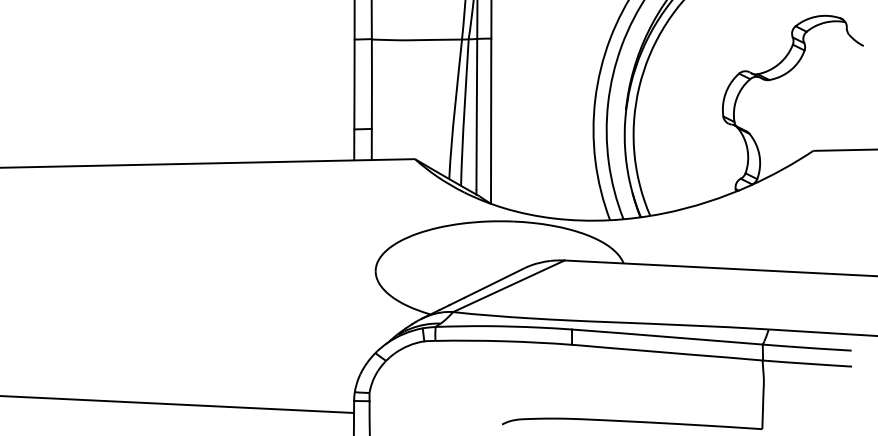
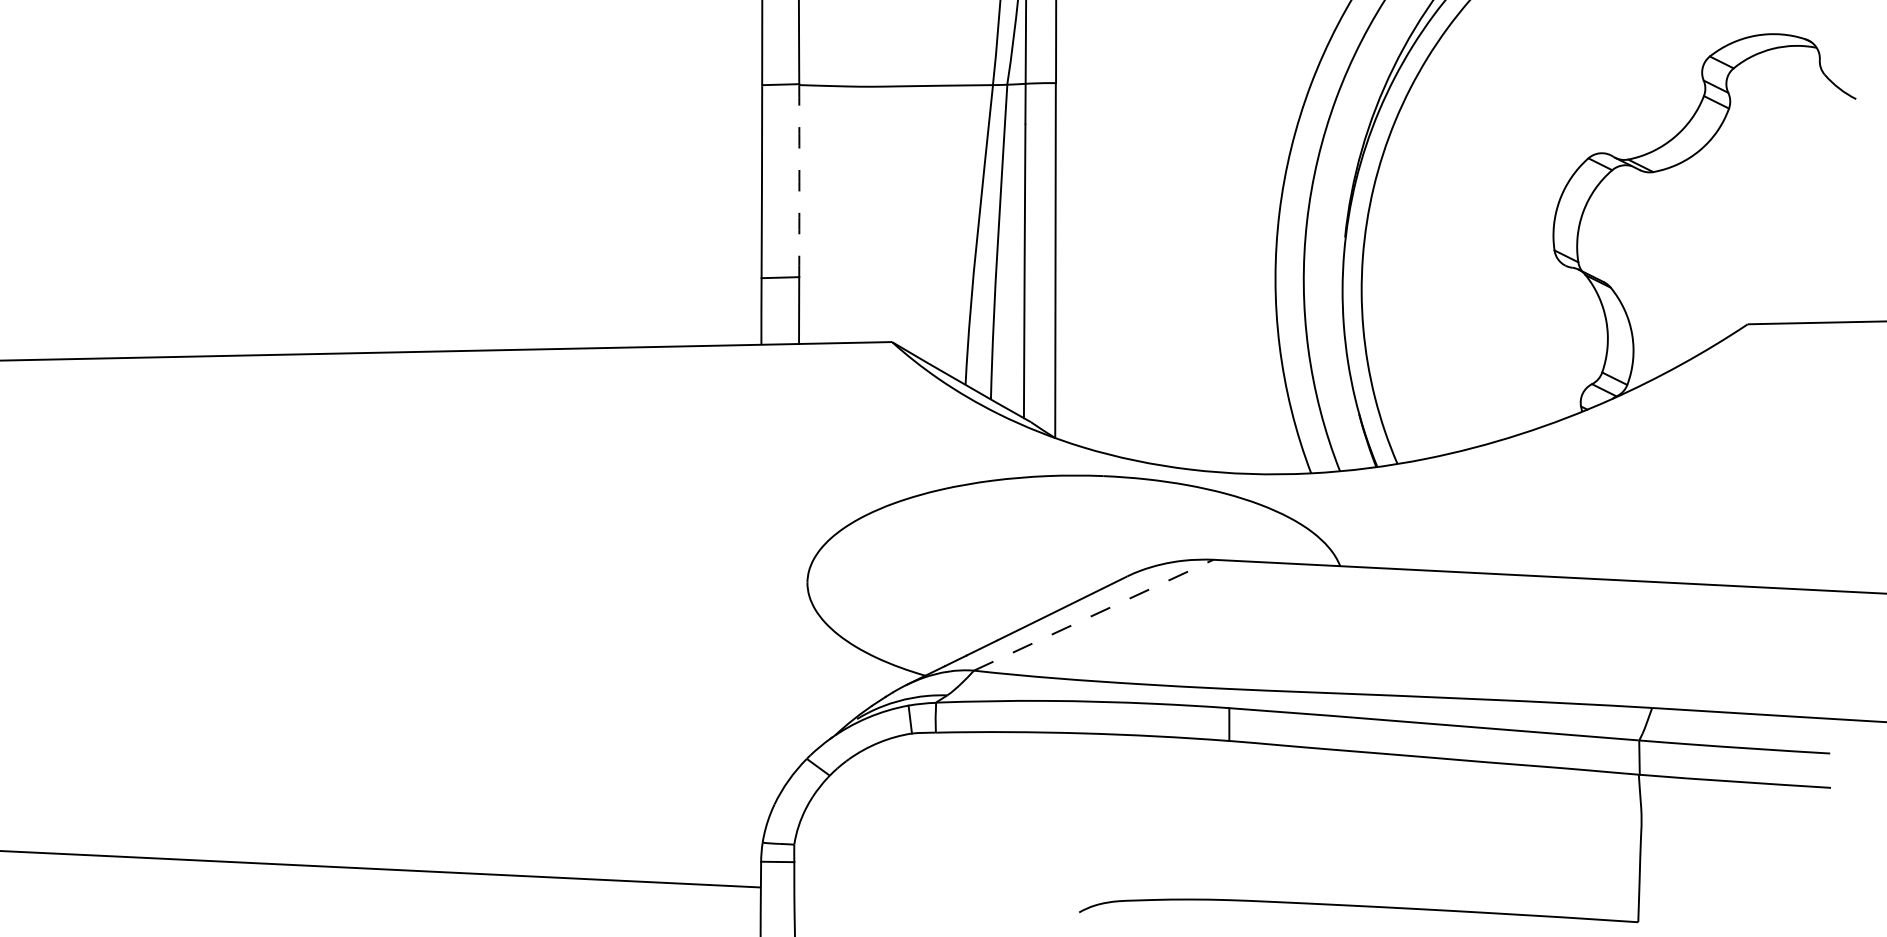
arc: (371, 84) -> (798, 181), solid -> dashed
line: (509, 286) -> (1094, 615), solid -> dashed

